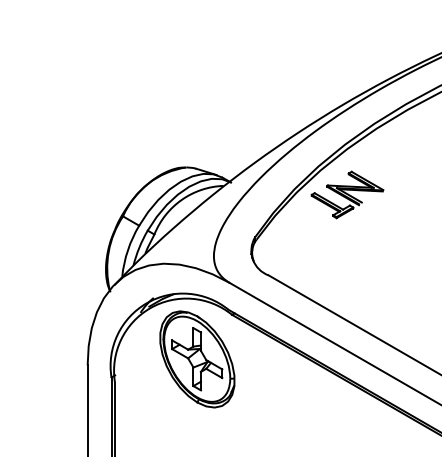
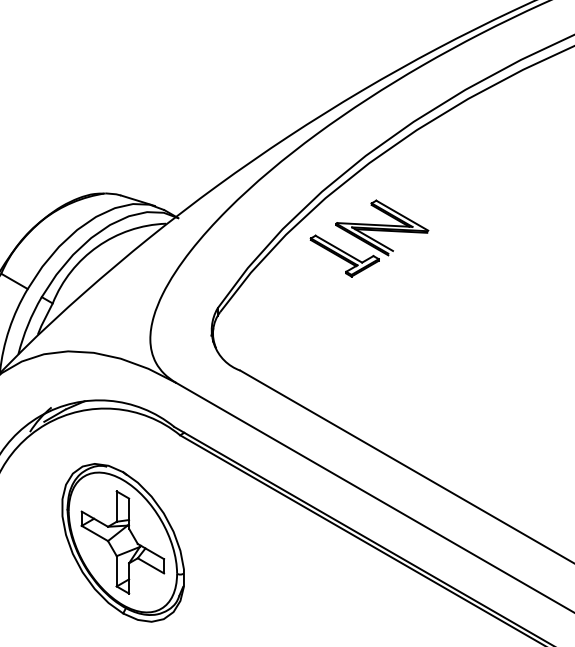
part: (197, 359) -> (123, 542), moved

